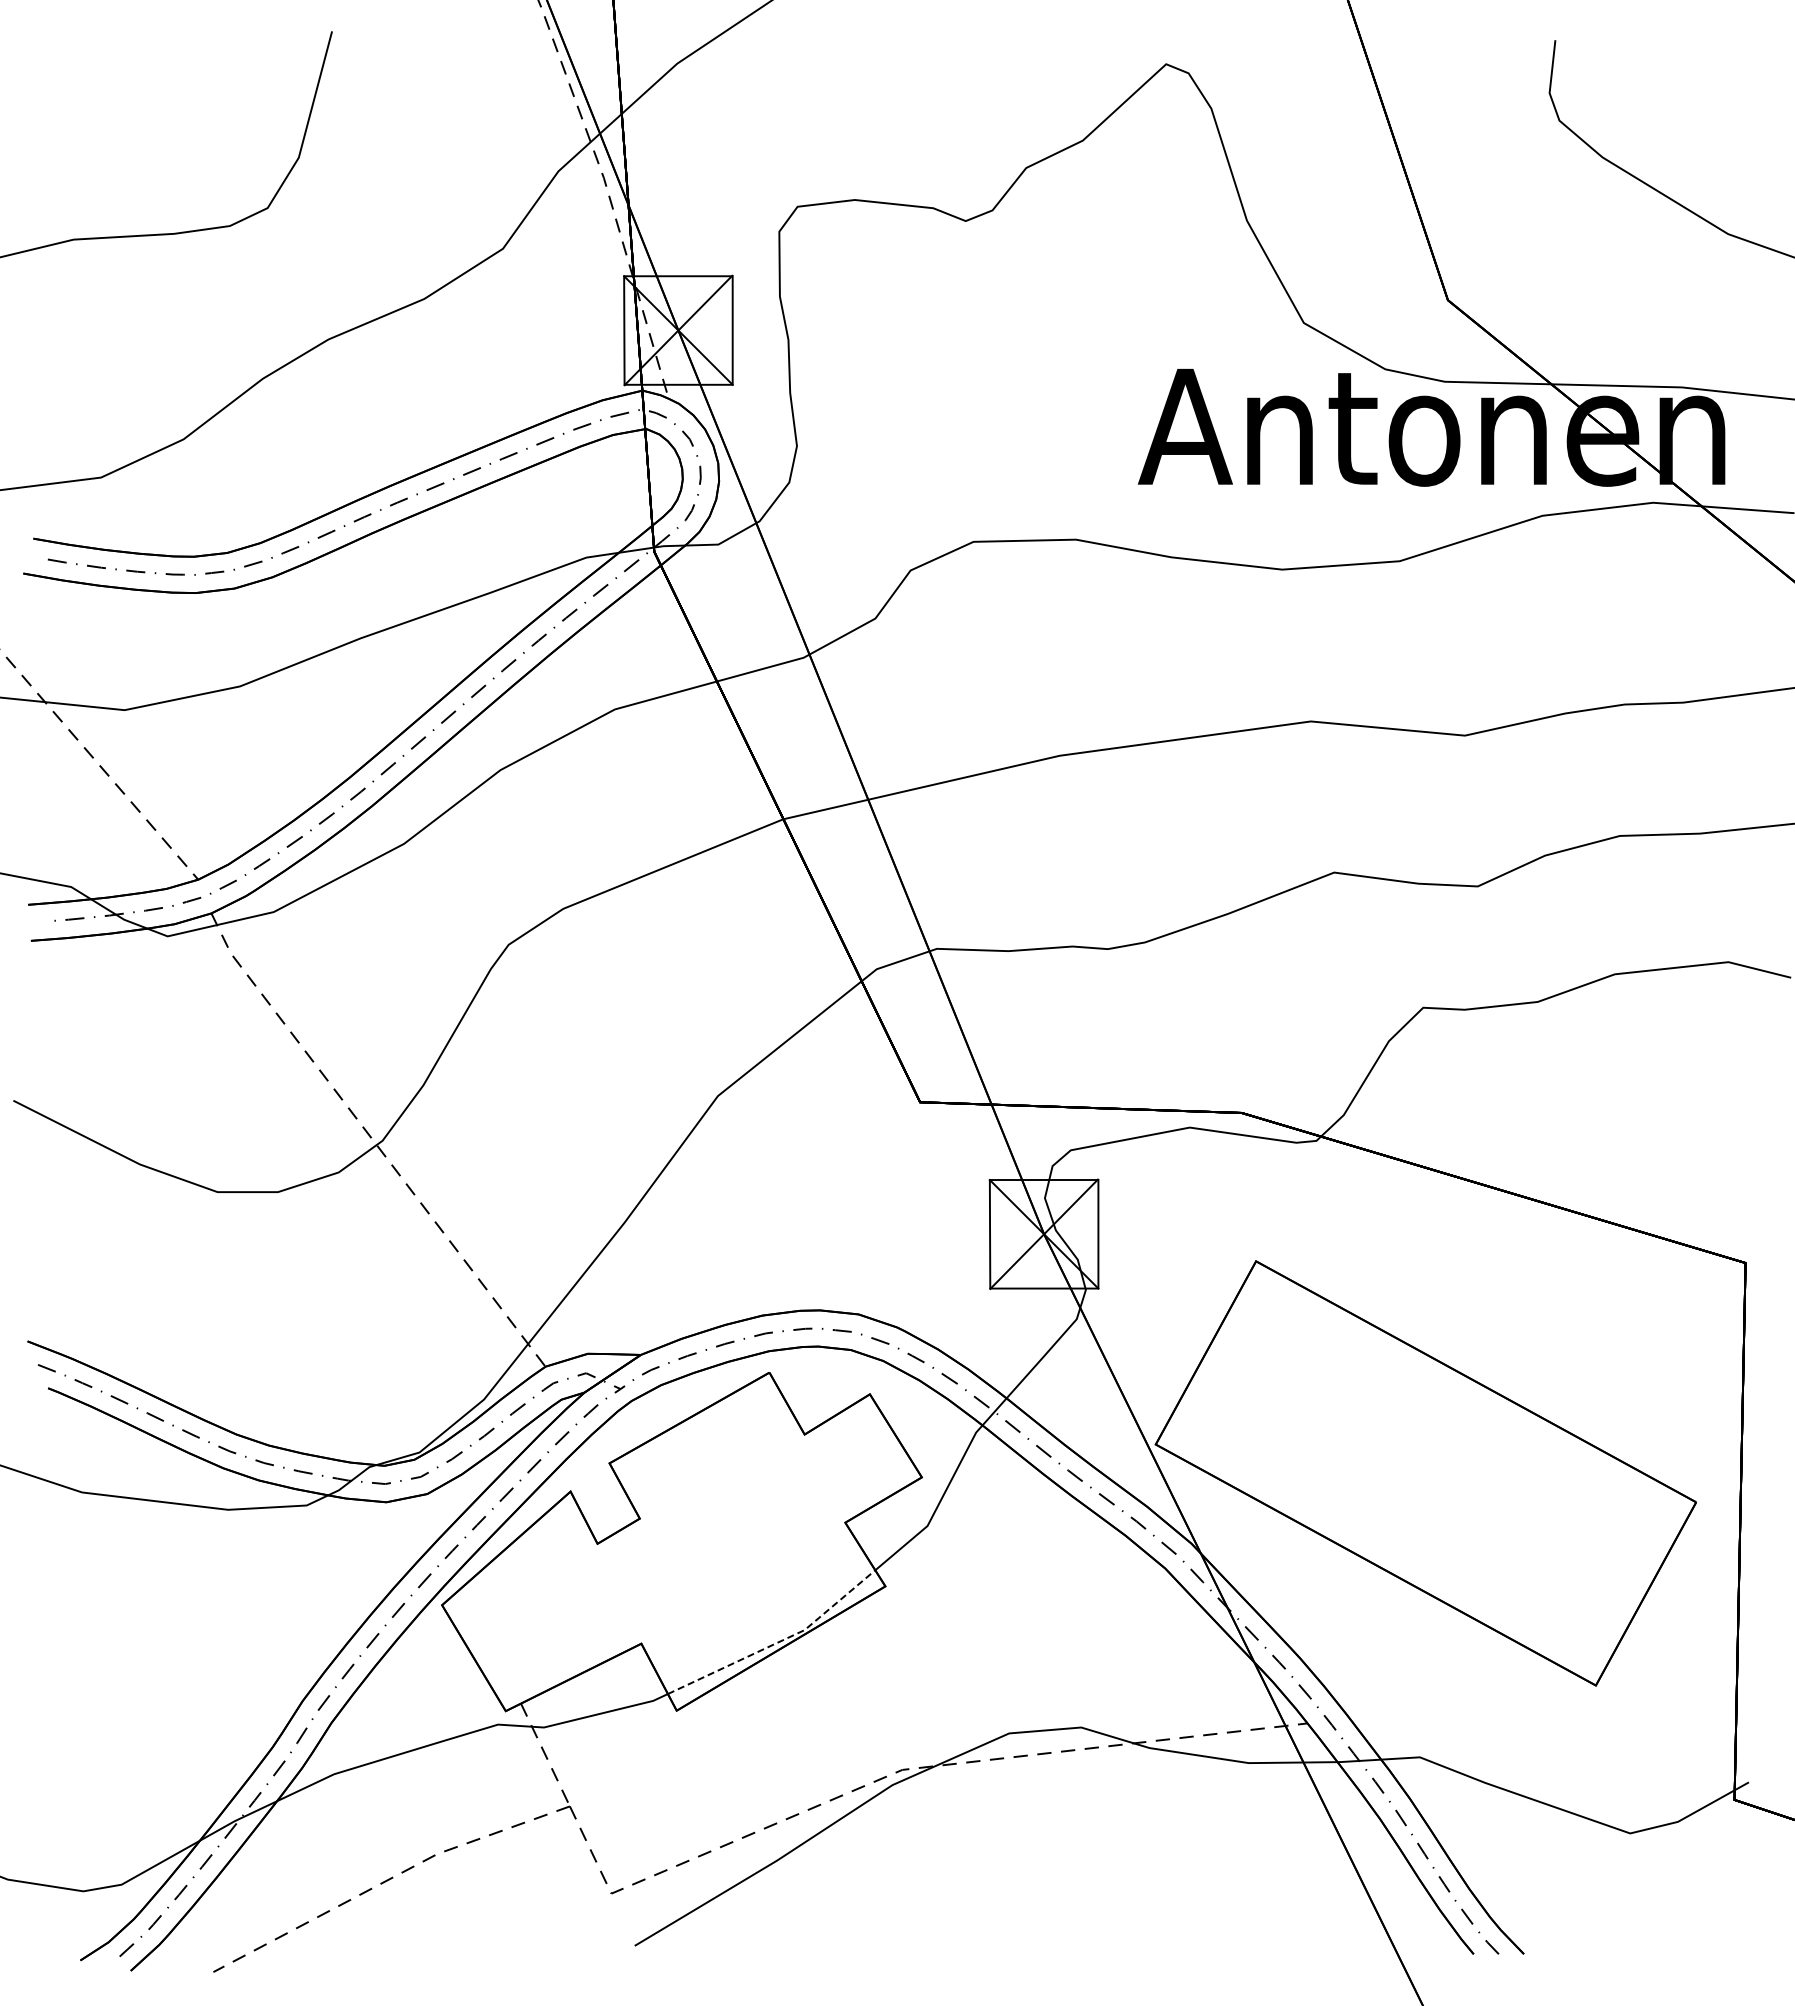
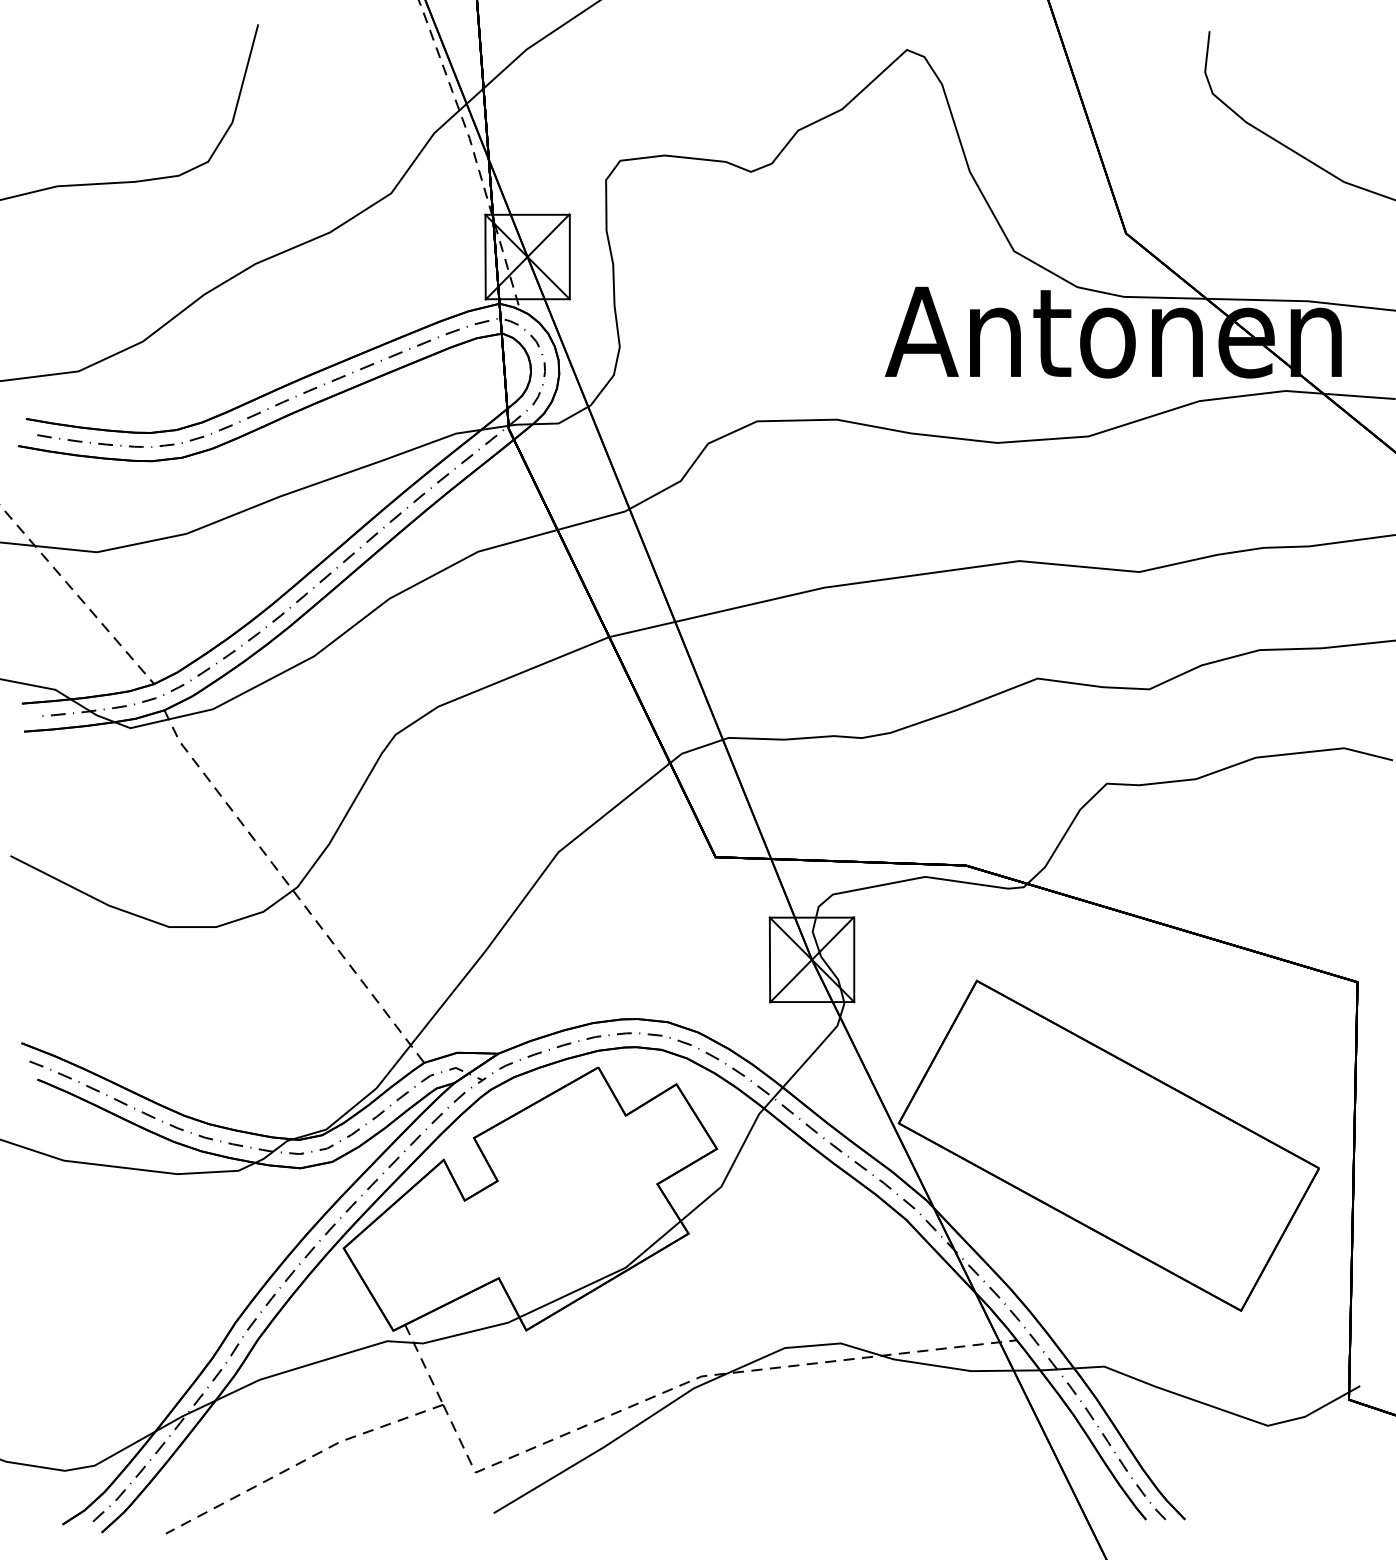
line: (779, 1641) -> (606, 1276), dashed -> solid

